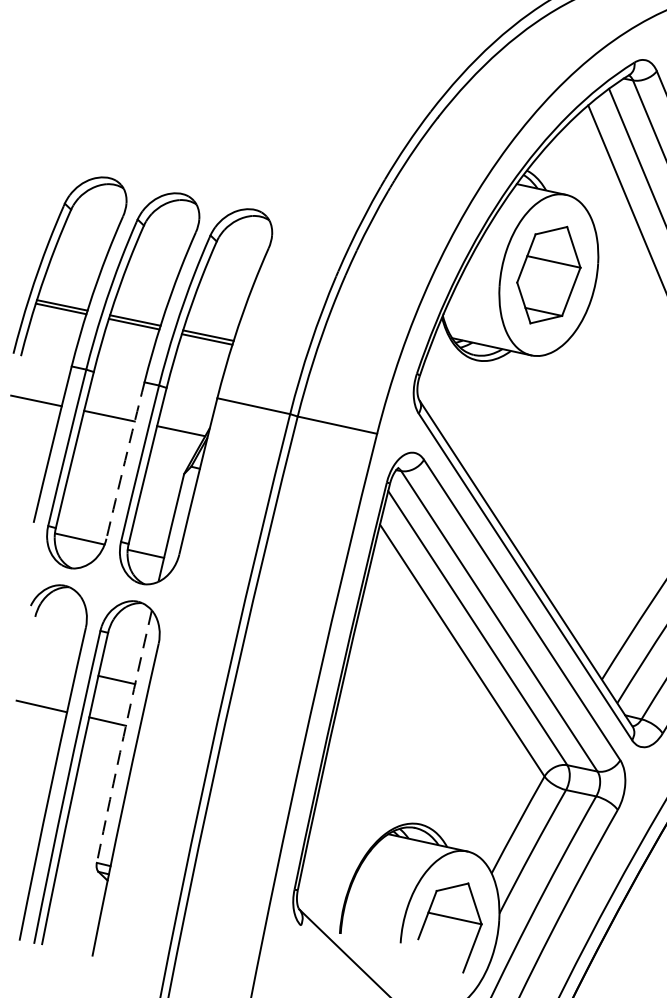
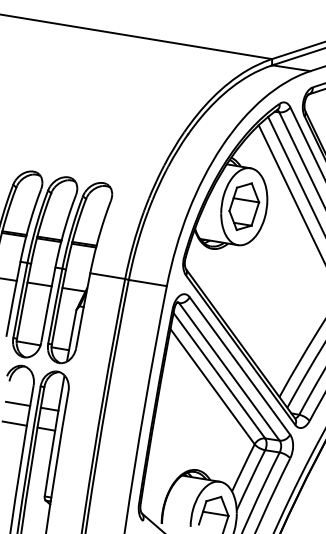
arc: (125, 461) -> (48, 305), dashed -> solid
line: (49, 664) -> (17, 403), added
arc: (124, 735) -> (54, 435), dashed -> solid

